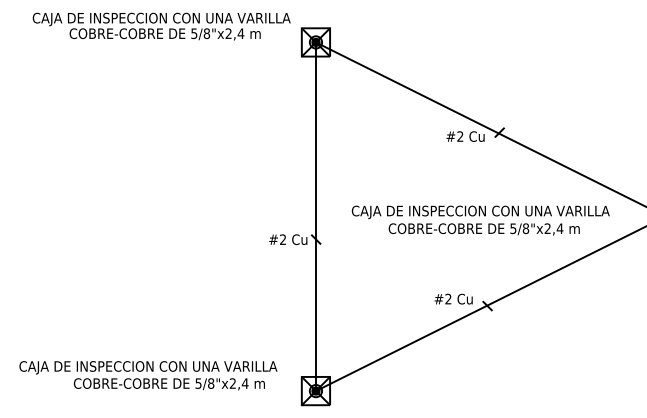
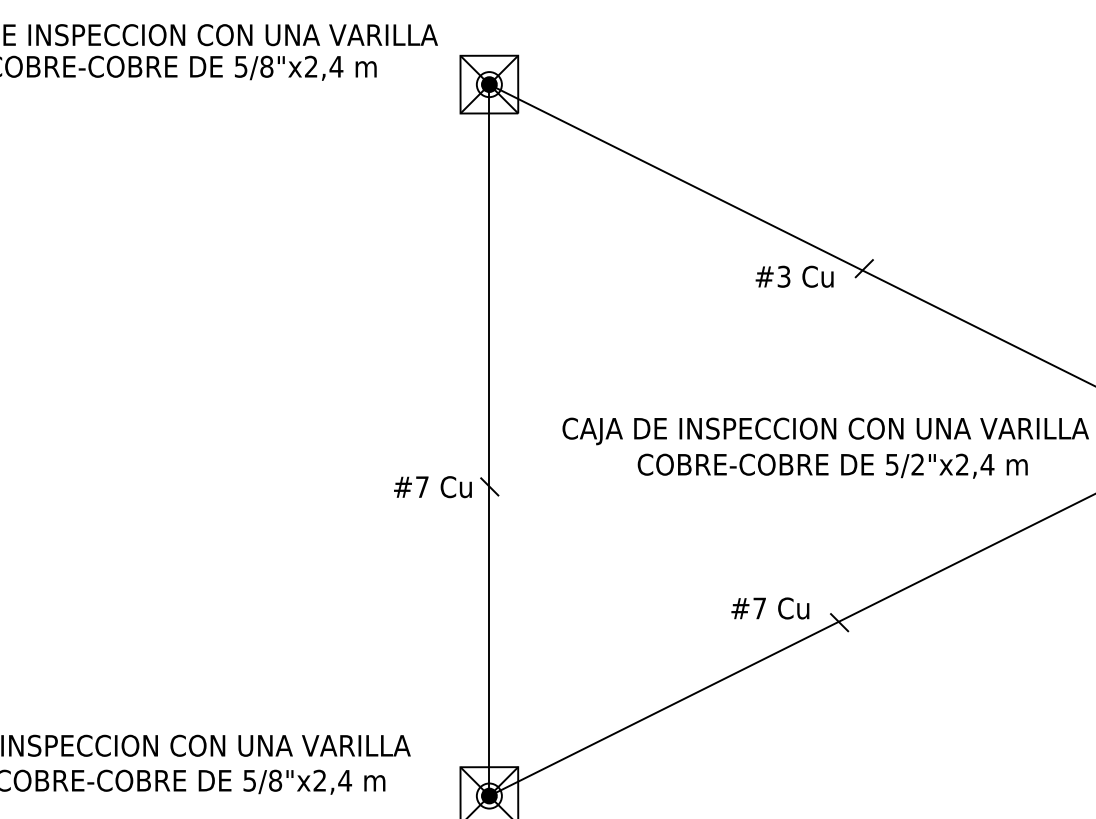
text: (460, 136) -> (784, 276), #2 -> #3
text: (525, 228) -> (916, 464), 5/8"x2,4 -> 5/2"x2,4
text: (282, 239) -> (421, 486), #2 -> #7
text: (448, 298) -> (759, 607), #2 -> #7

